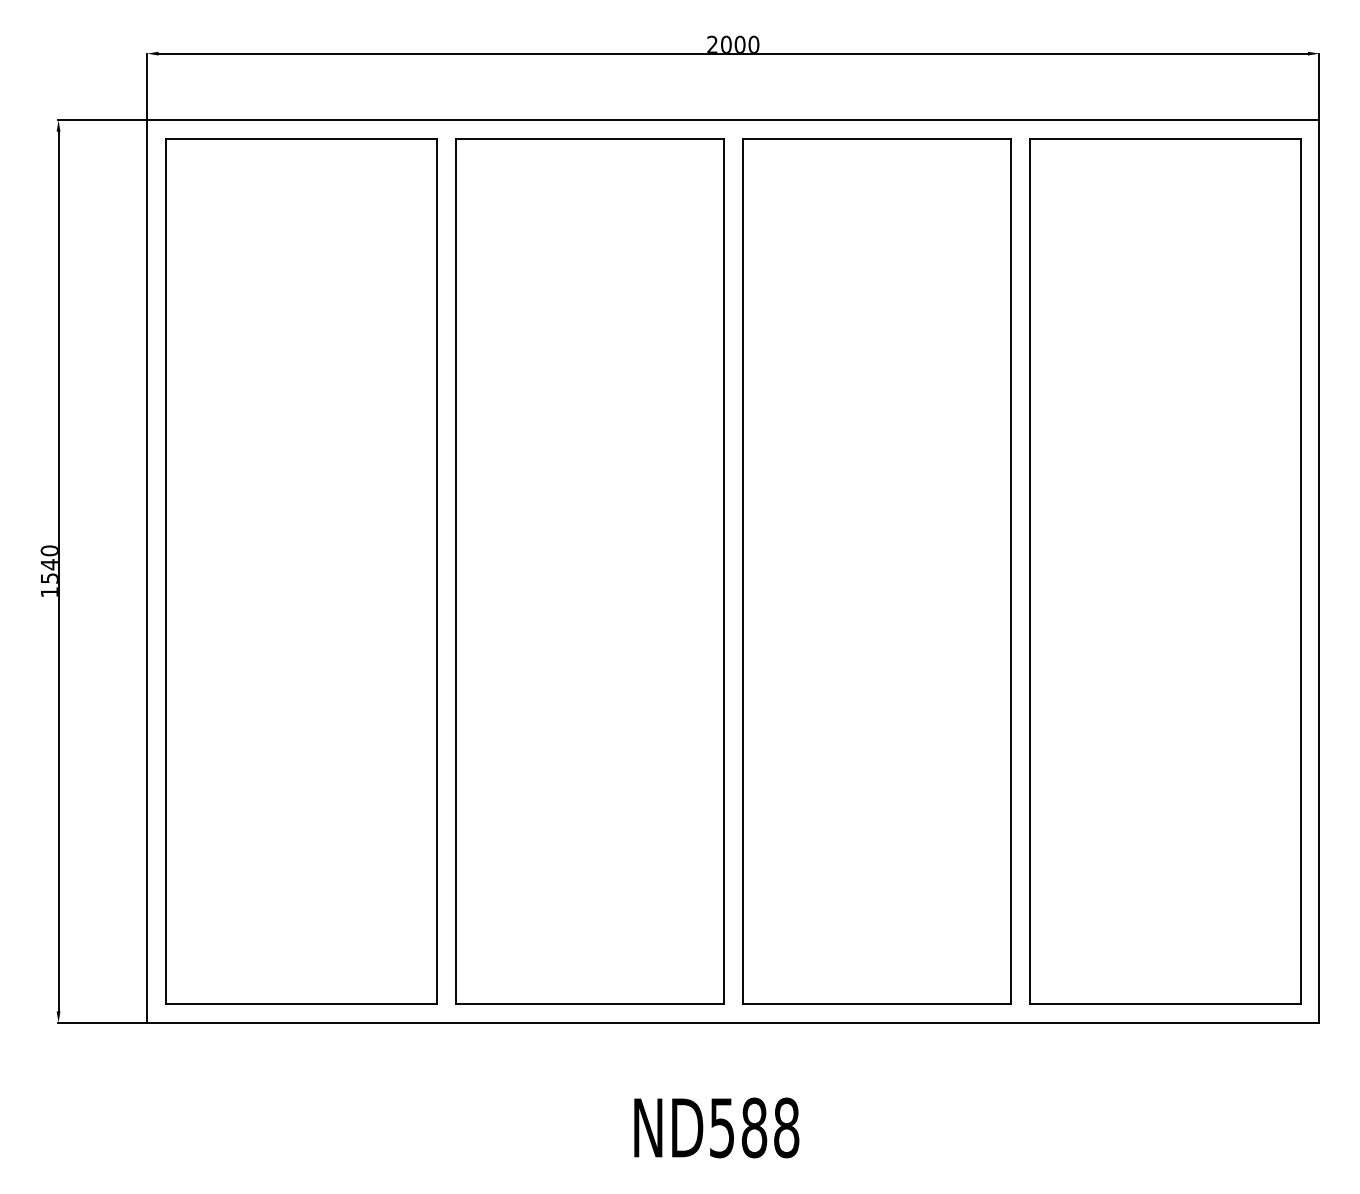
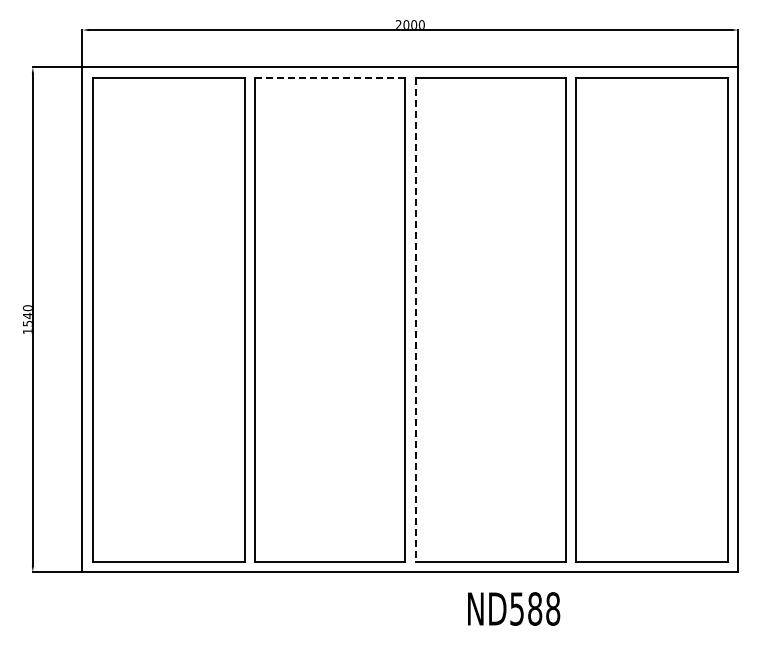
line: (590, 138) -> (330, 77), solid -> dashed
line: (742, 571) -> (415, 319), solid -> dashed
text: (717, 1127) -> (514, 608), moved

